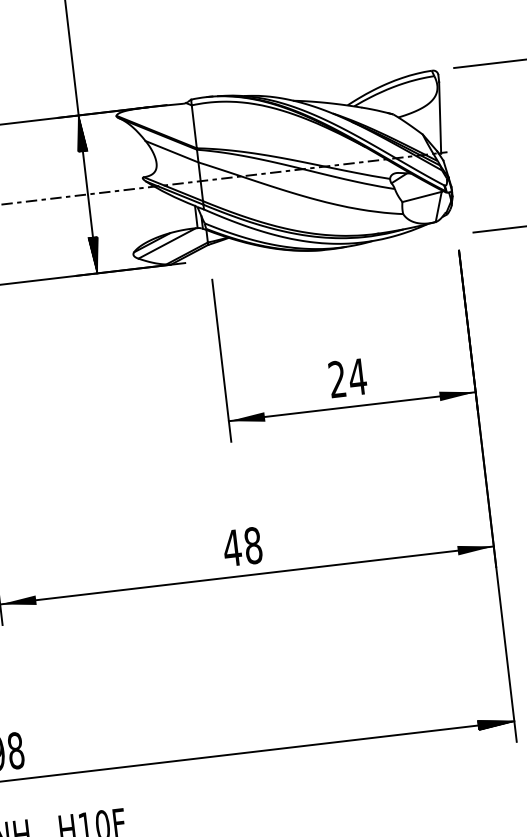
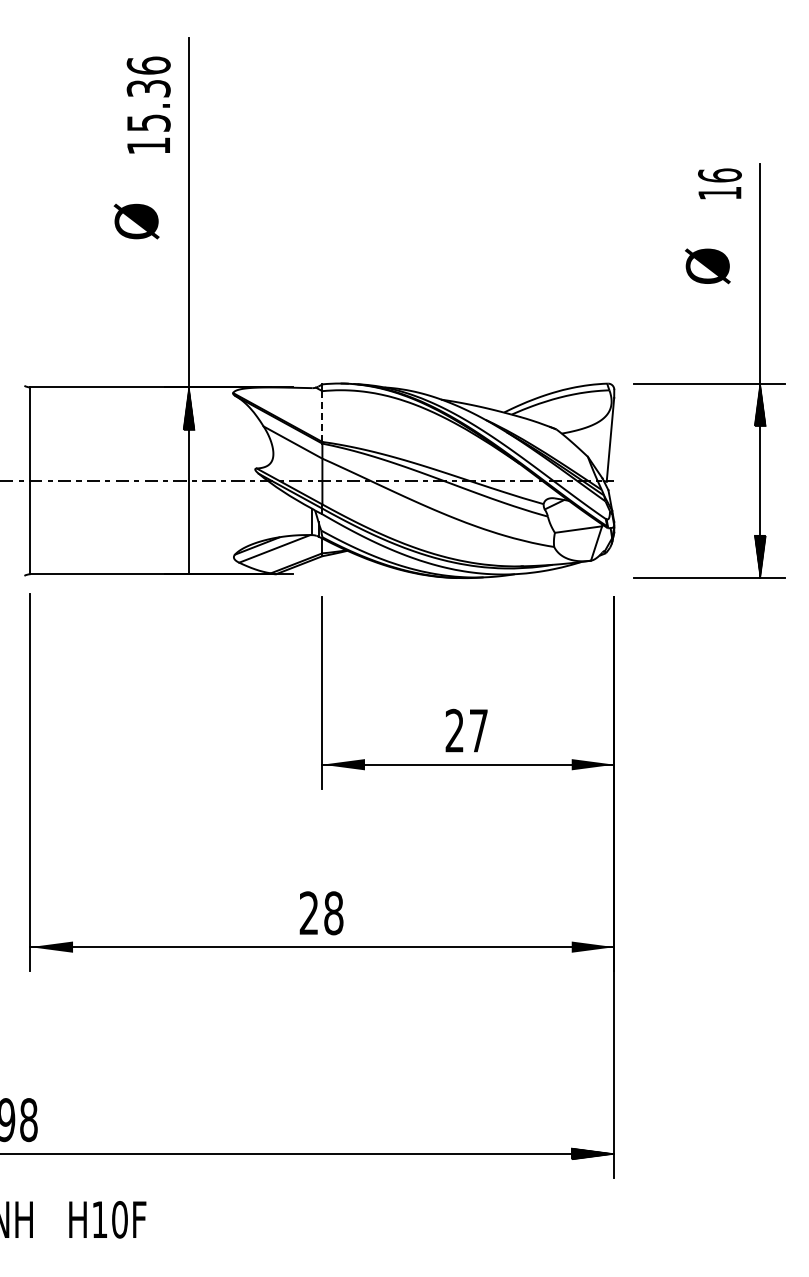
line: (194, 126) -> (322, 416), solid -> dashed
hatch: (94, 255) -> (188, 552), removed
text: (357, 376) -> (478, 730), 24 -> 27
text: (231, 547) -> (308, 912), 48 -> 28

